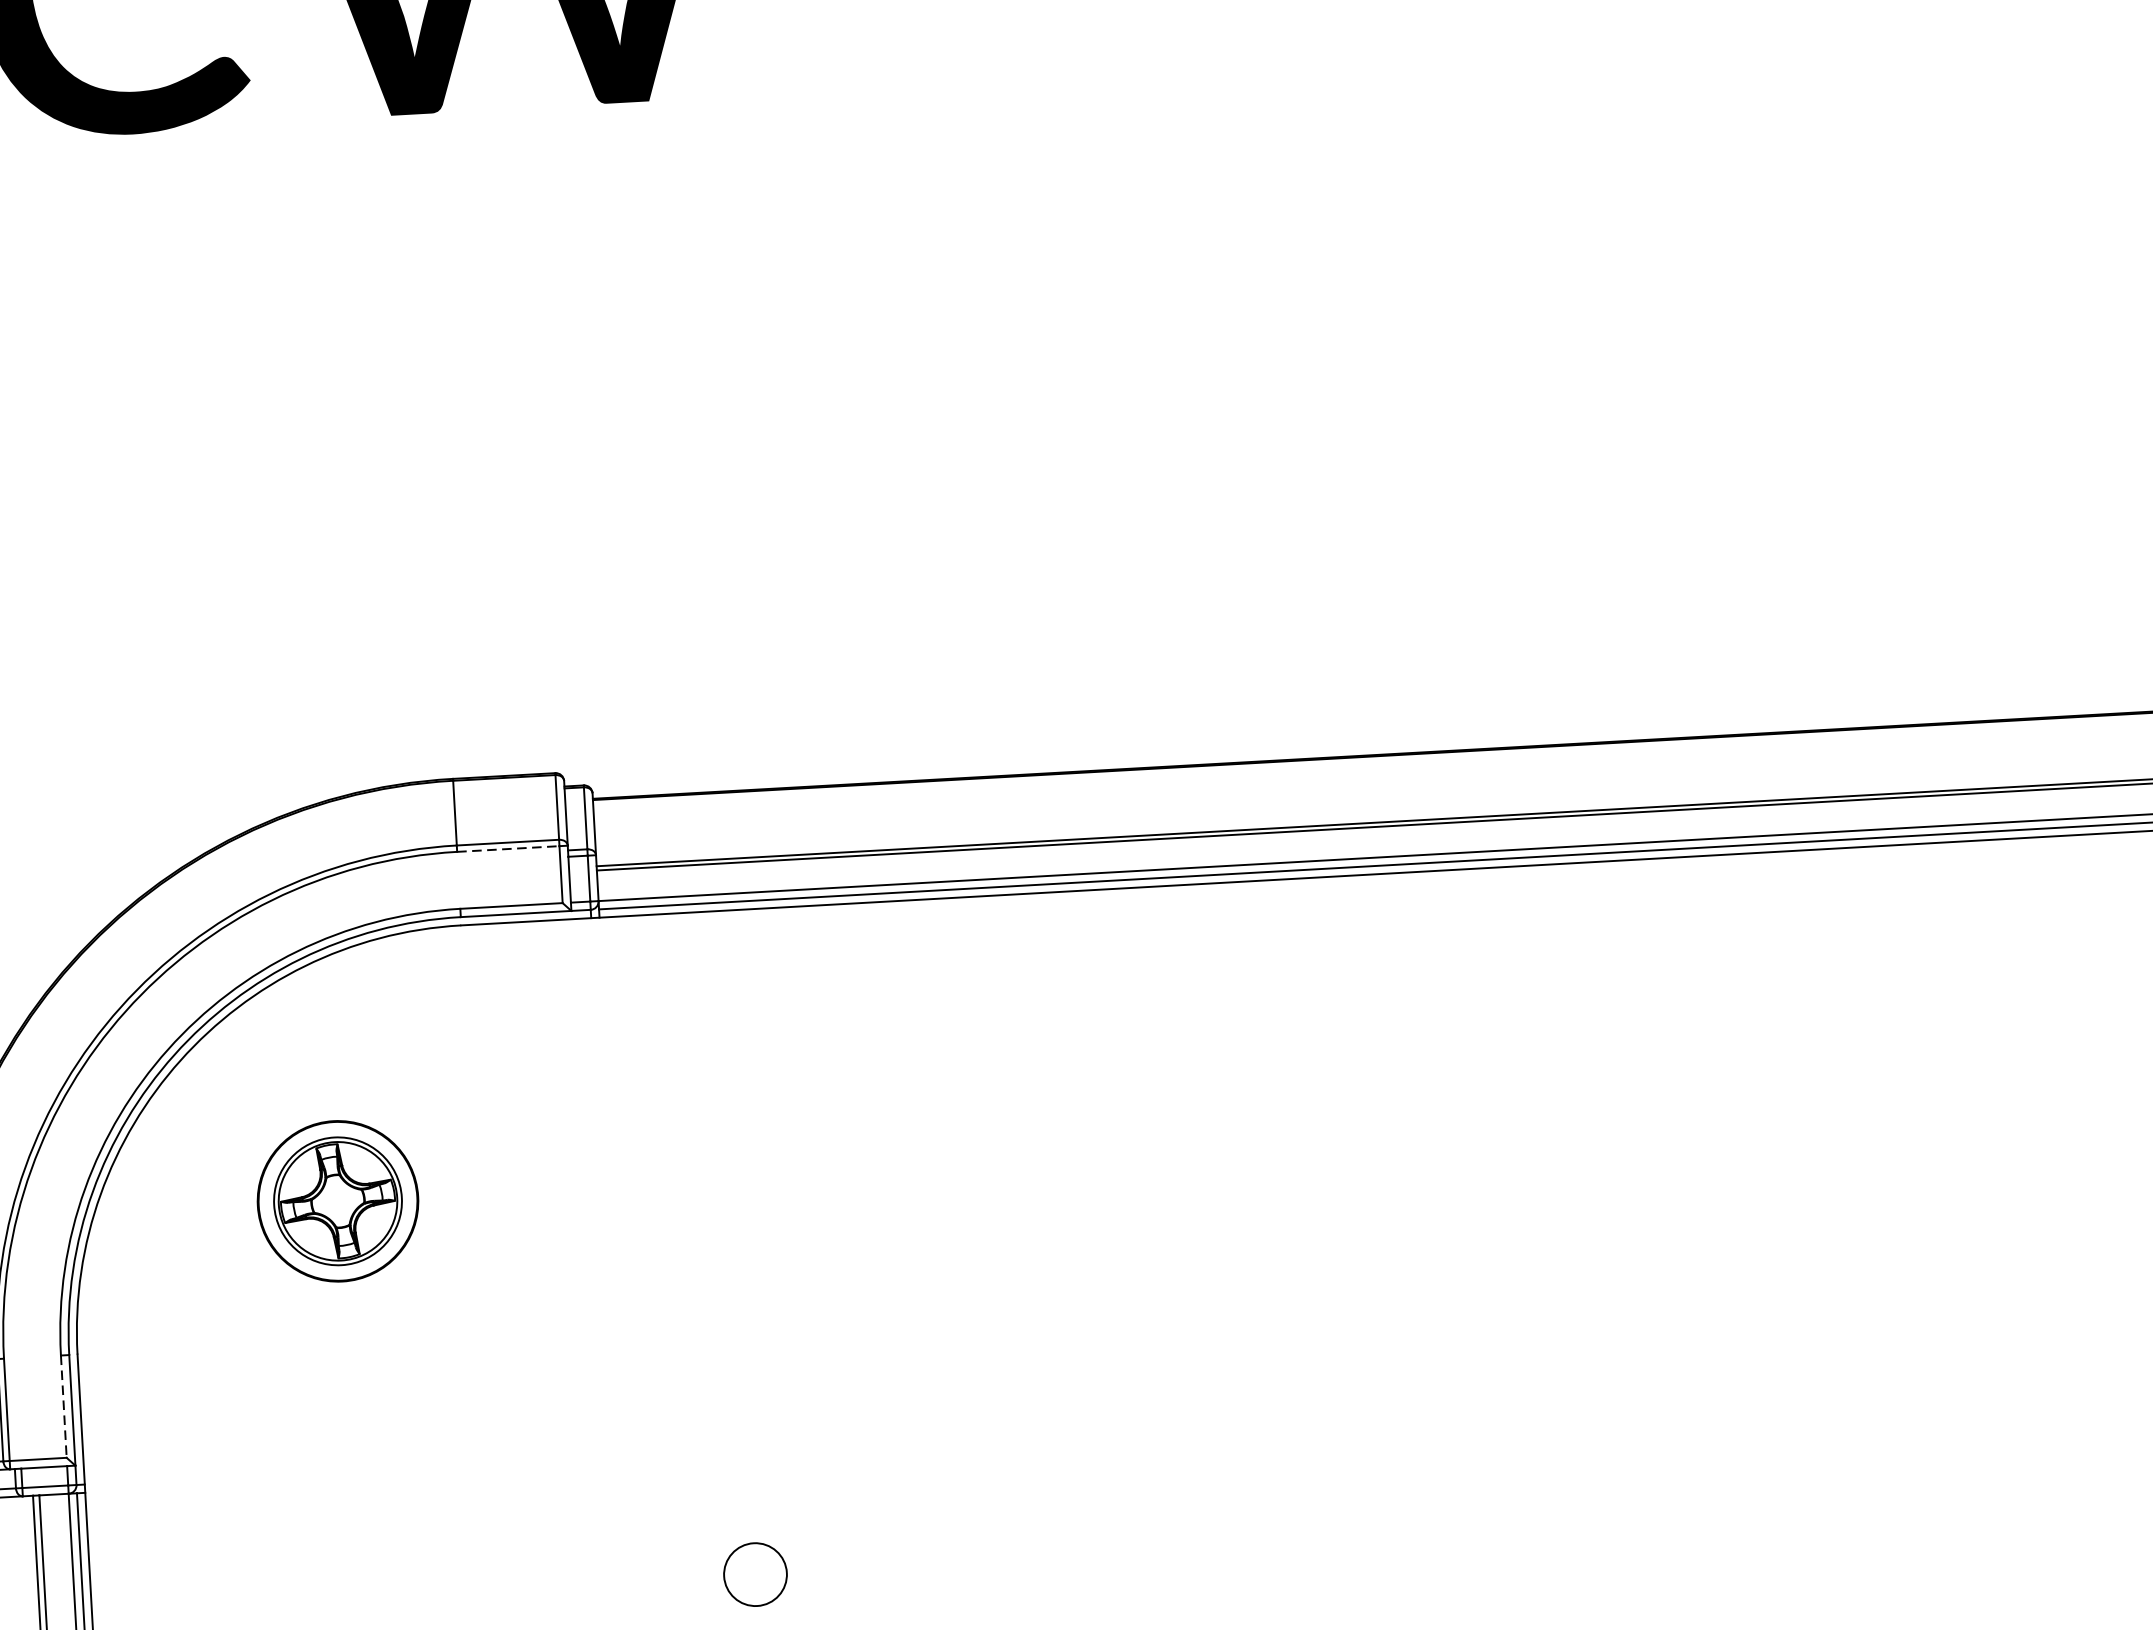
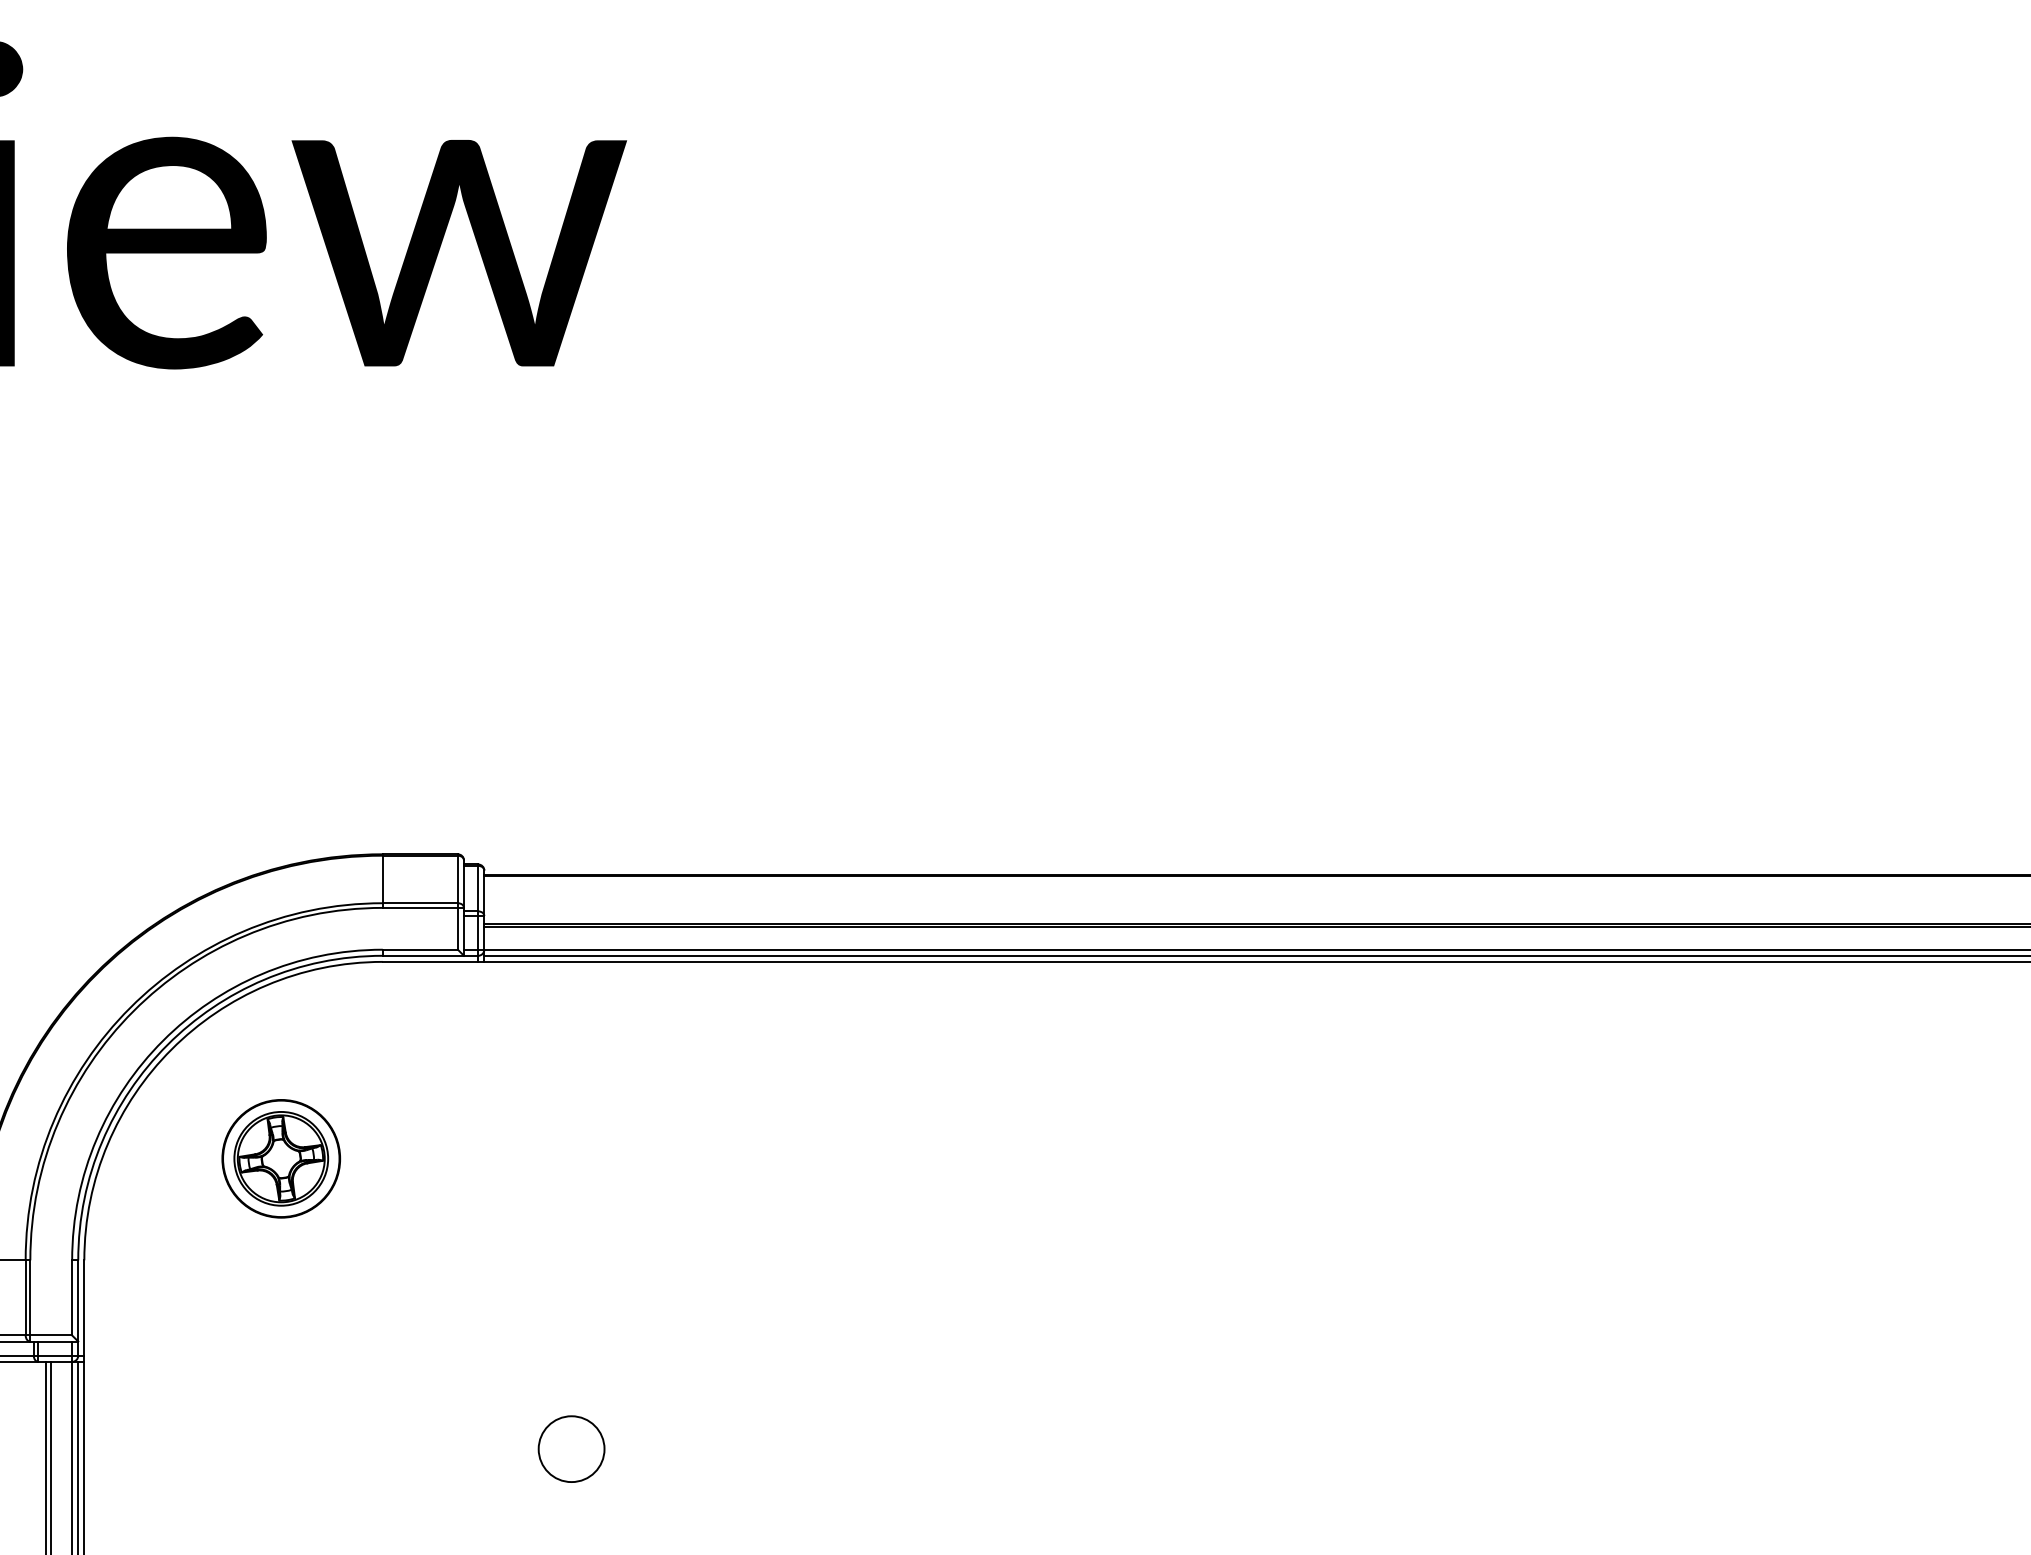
line: (508, 848) -> (420, 907), dashed -> solid
line: (64, 1406) -> (72, 1297), dashed -> solid
circle: (755, 1575) -> (571, 1449), size x1.43

